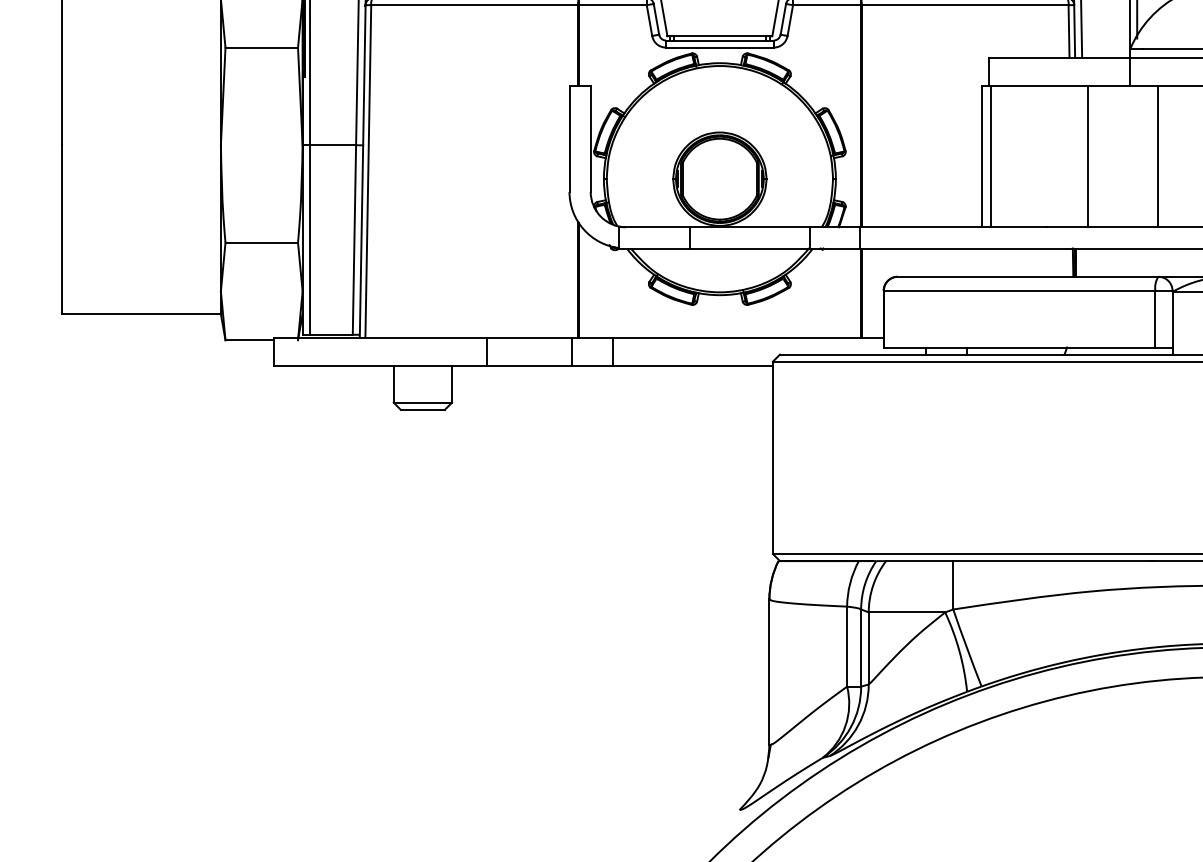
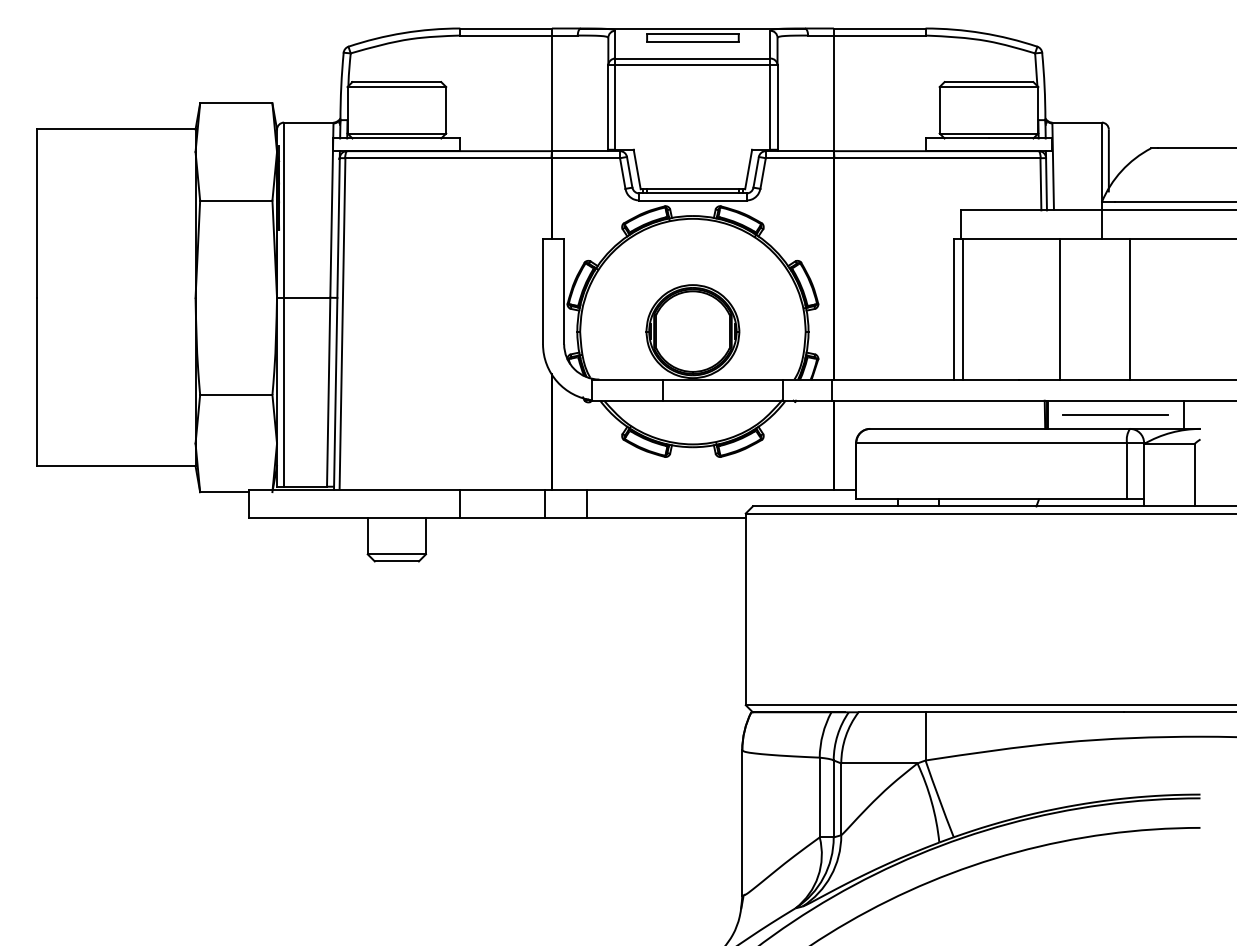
line: (1143, 262) -> (1115, 414), added

